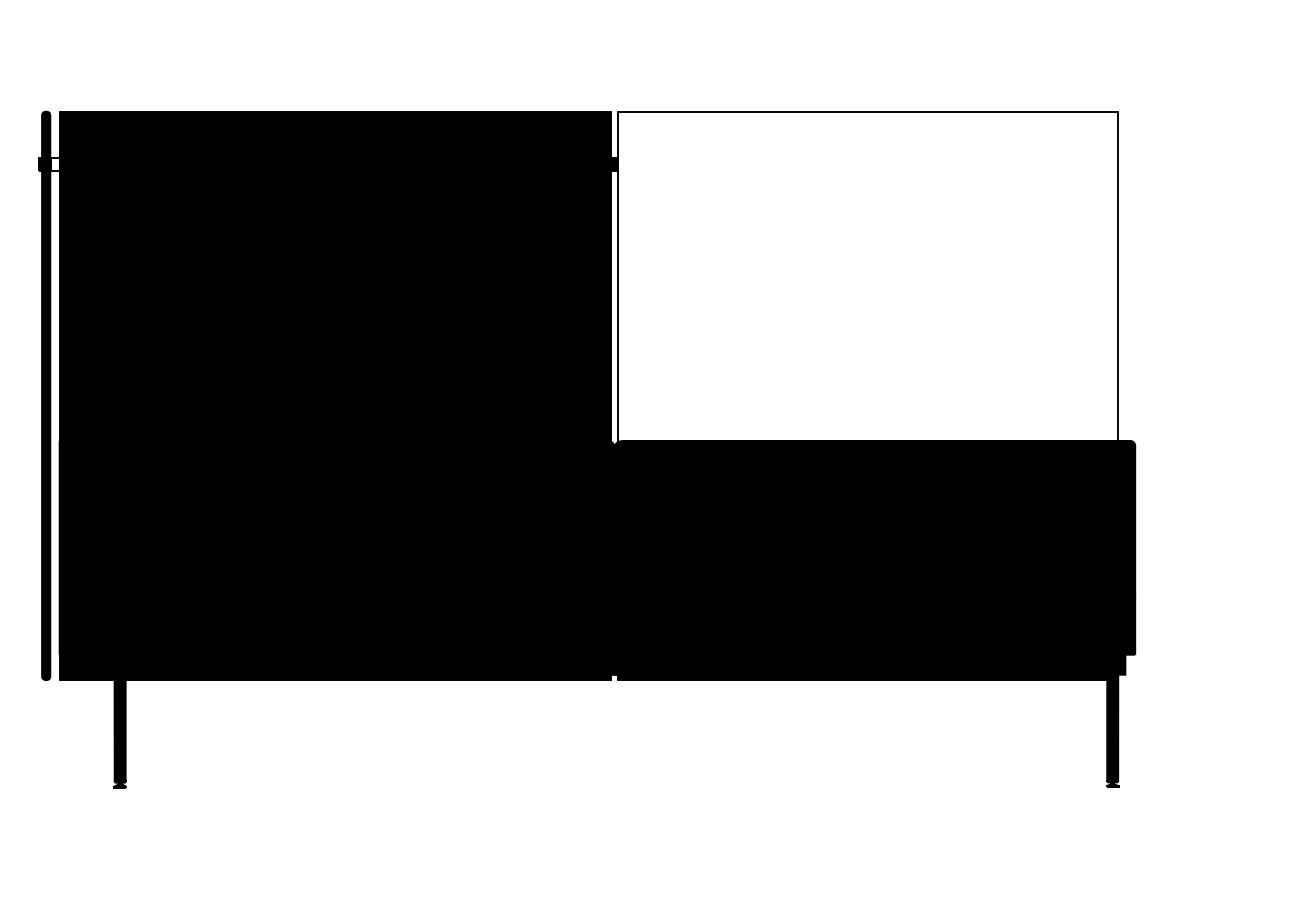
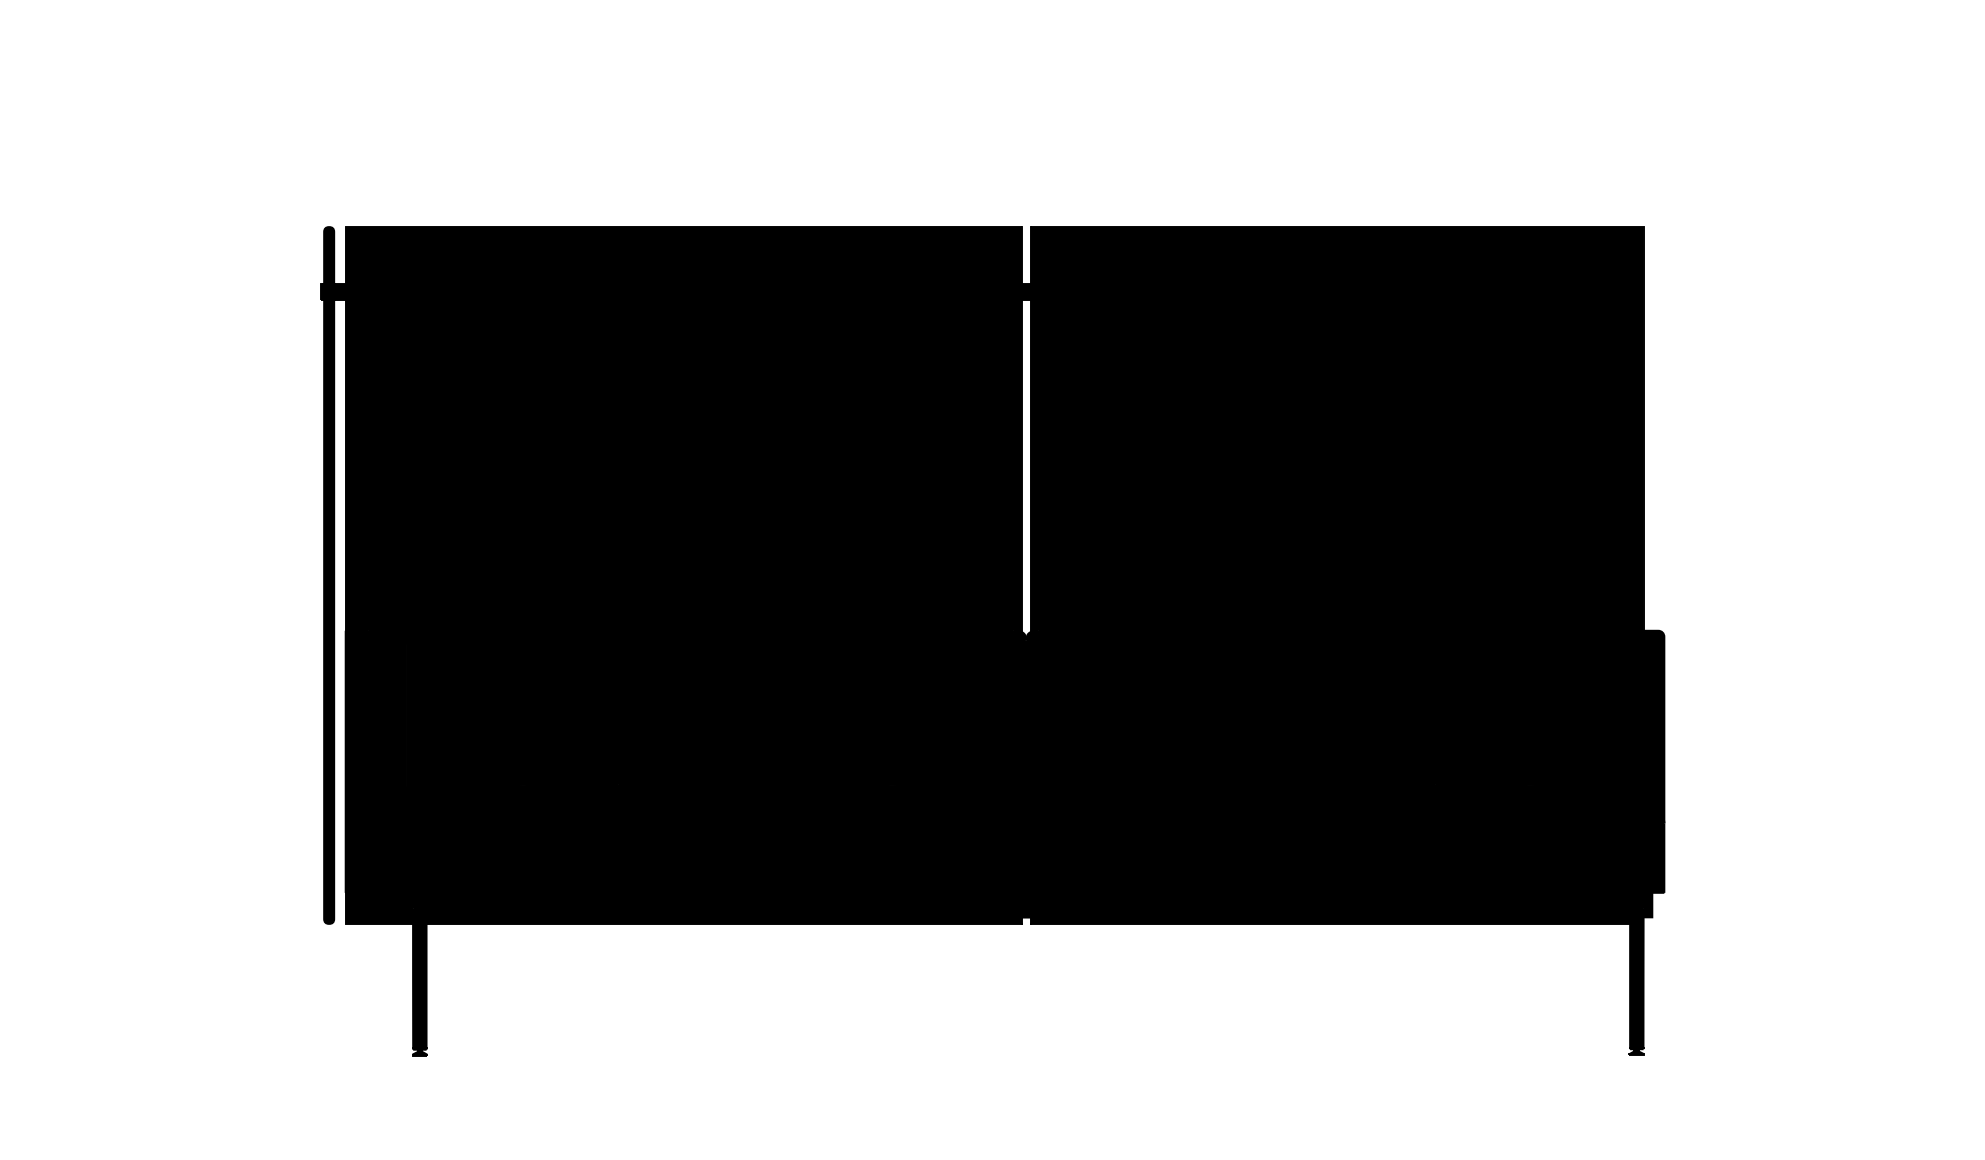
fill: (54, 164) -> (339, 291), added
fill: (867, 276) -> (1336, 429), added

